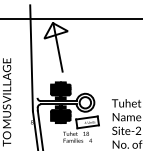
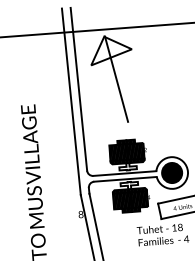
line: (36, 51) -> (79, 89), added
fill: (85, 102) -> (172, 172), added

